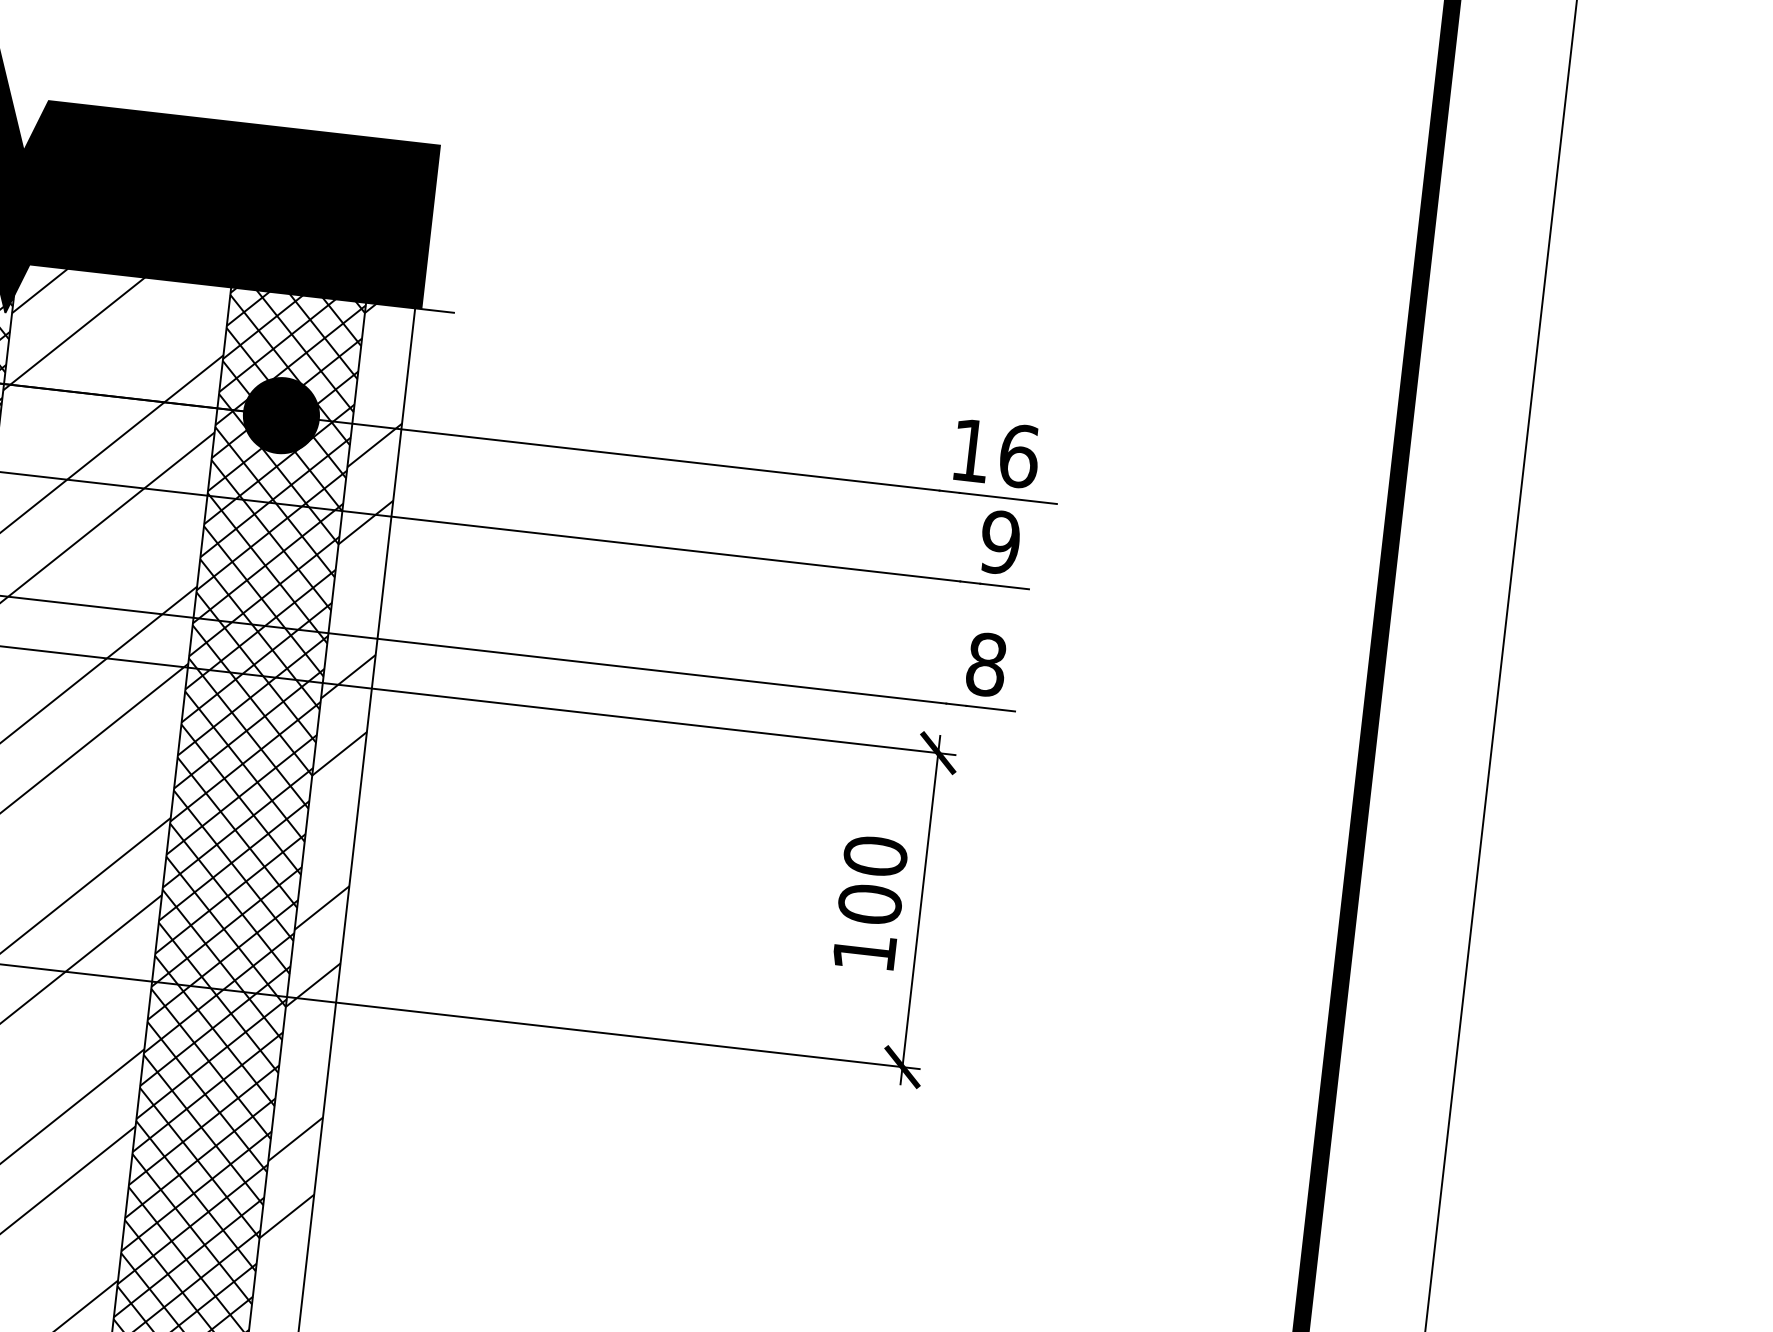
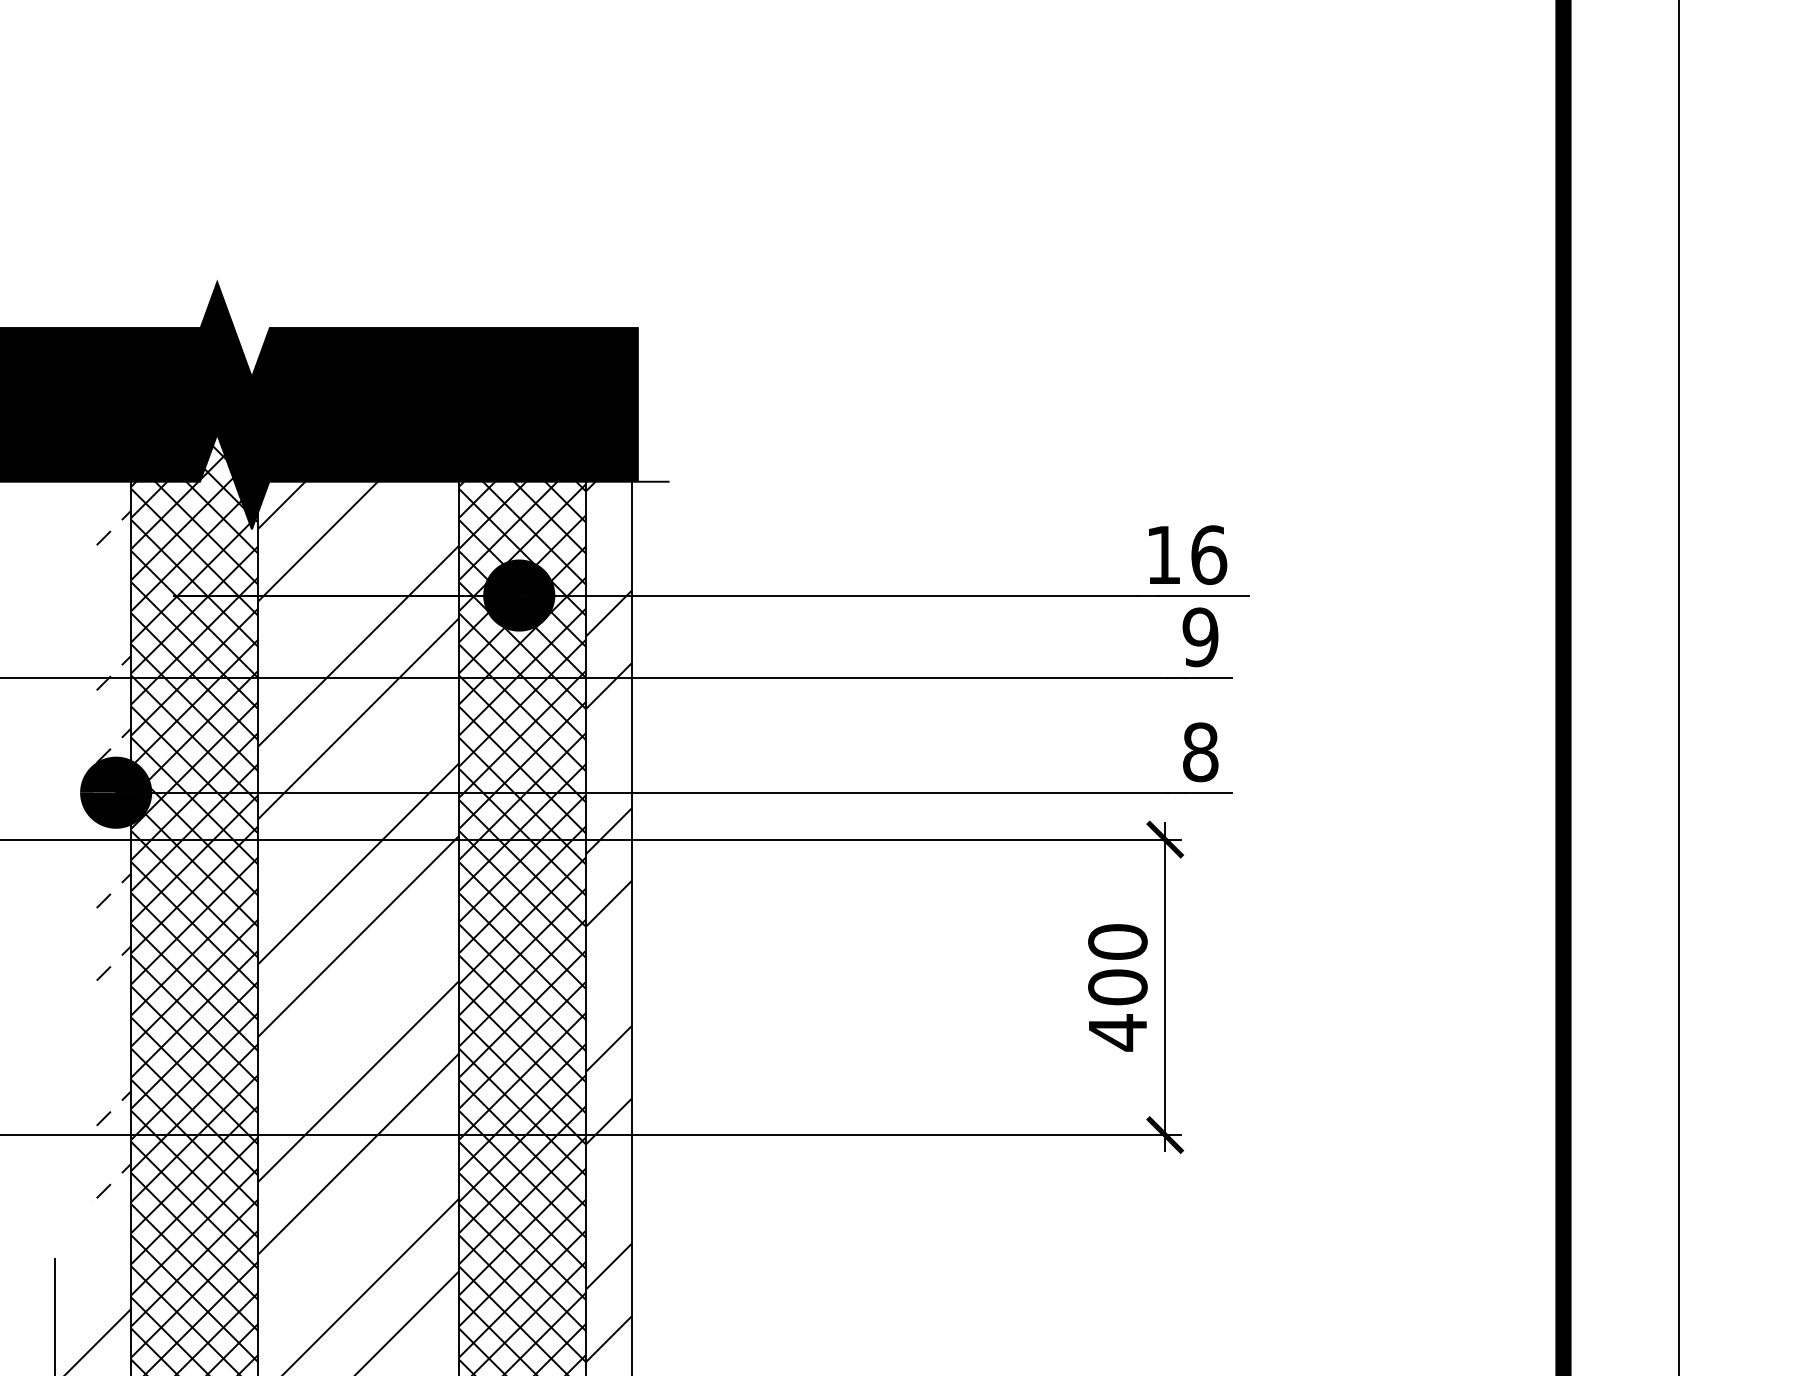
text: (864, 952) -> (1117, 1032), 100 -> 400

